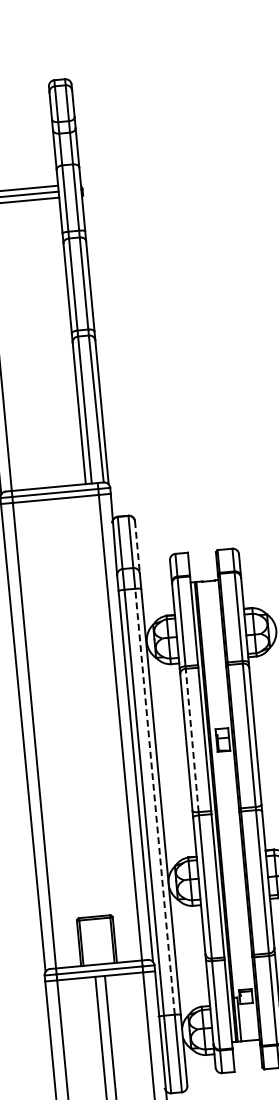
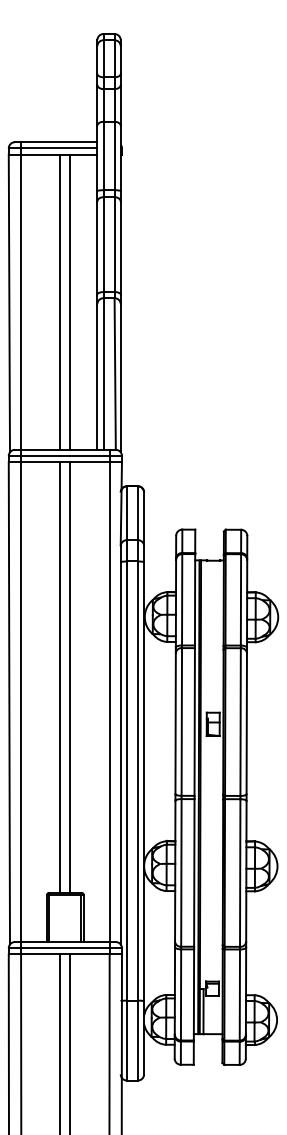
line: (46, 342) -> (70, 301), added
line: (36, 343) -> (60, 301), added
line: (137, 547) -> (144, 519), dashed -> solid
line: (80, 707) -> (70, 677), added
line: (70, 708) -> (60, 677), added
line: (191, 740) -> (181, 721), dashed -> solid
line: (154, 802) -> (137, 781), dashed -> solid

